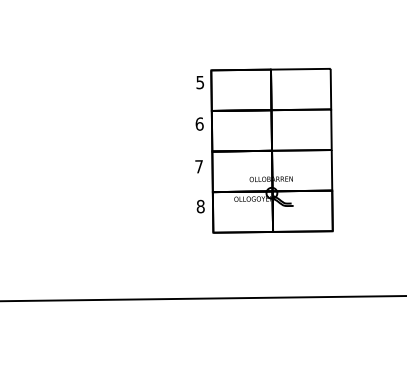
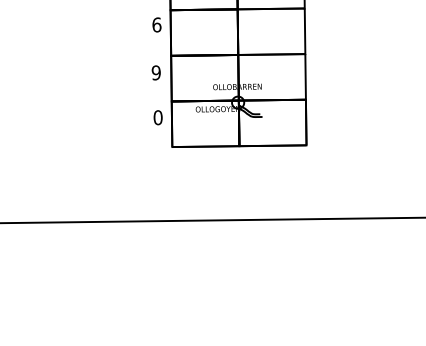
text: (199, 166) -> (156, 72), 7 -> 9
text: (200, 206) -> (157, 117), 8 -> 0

